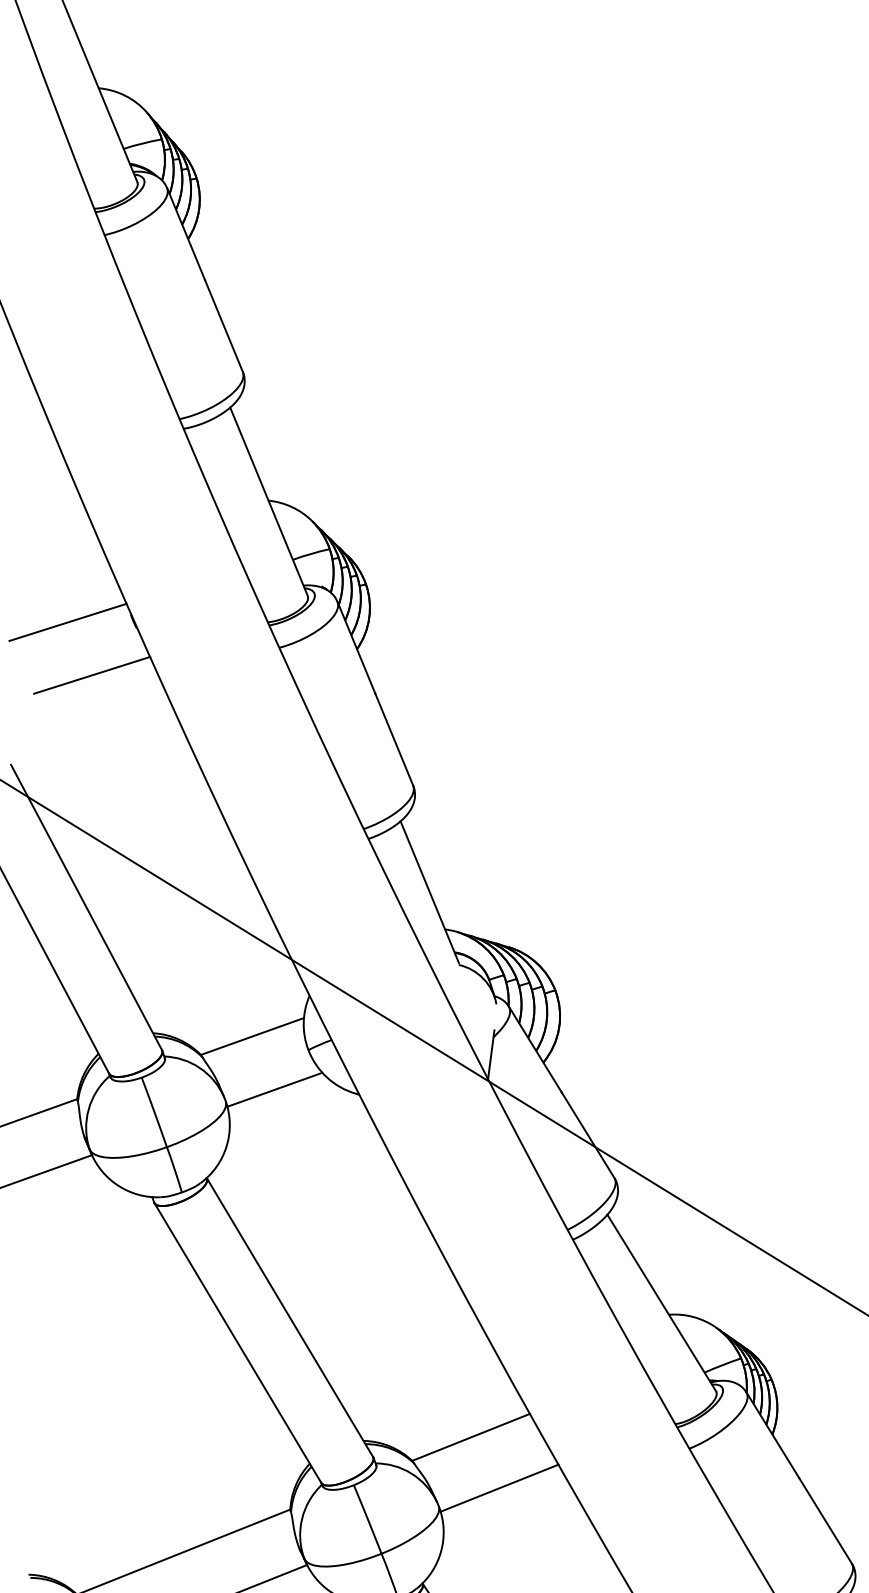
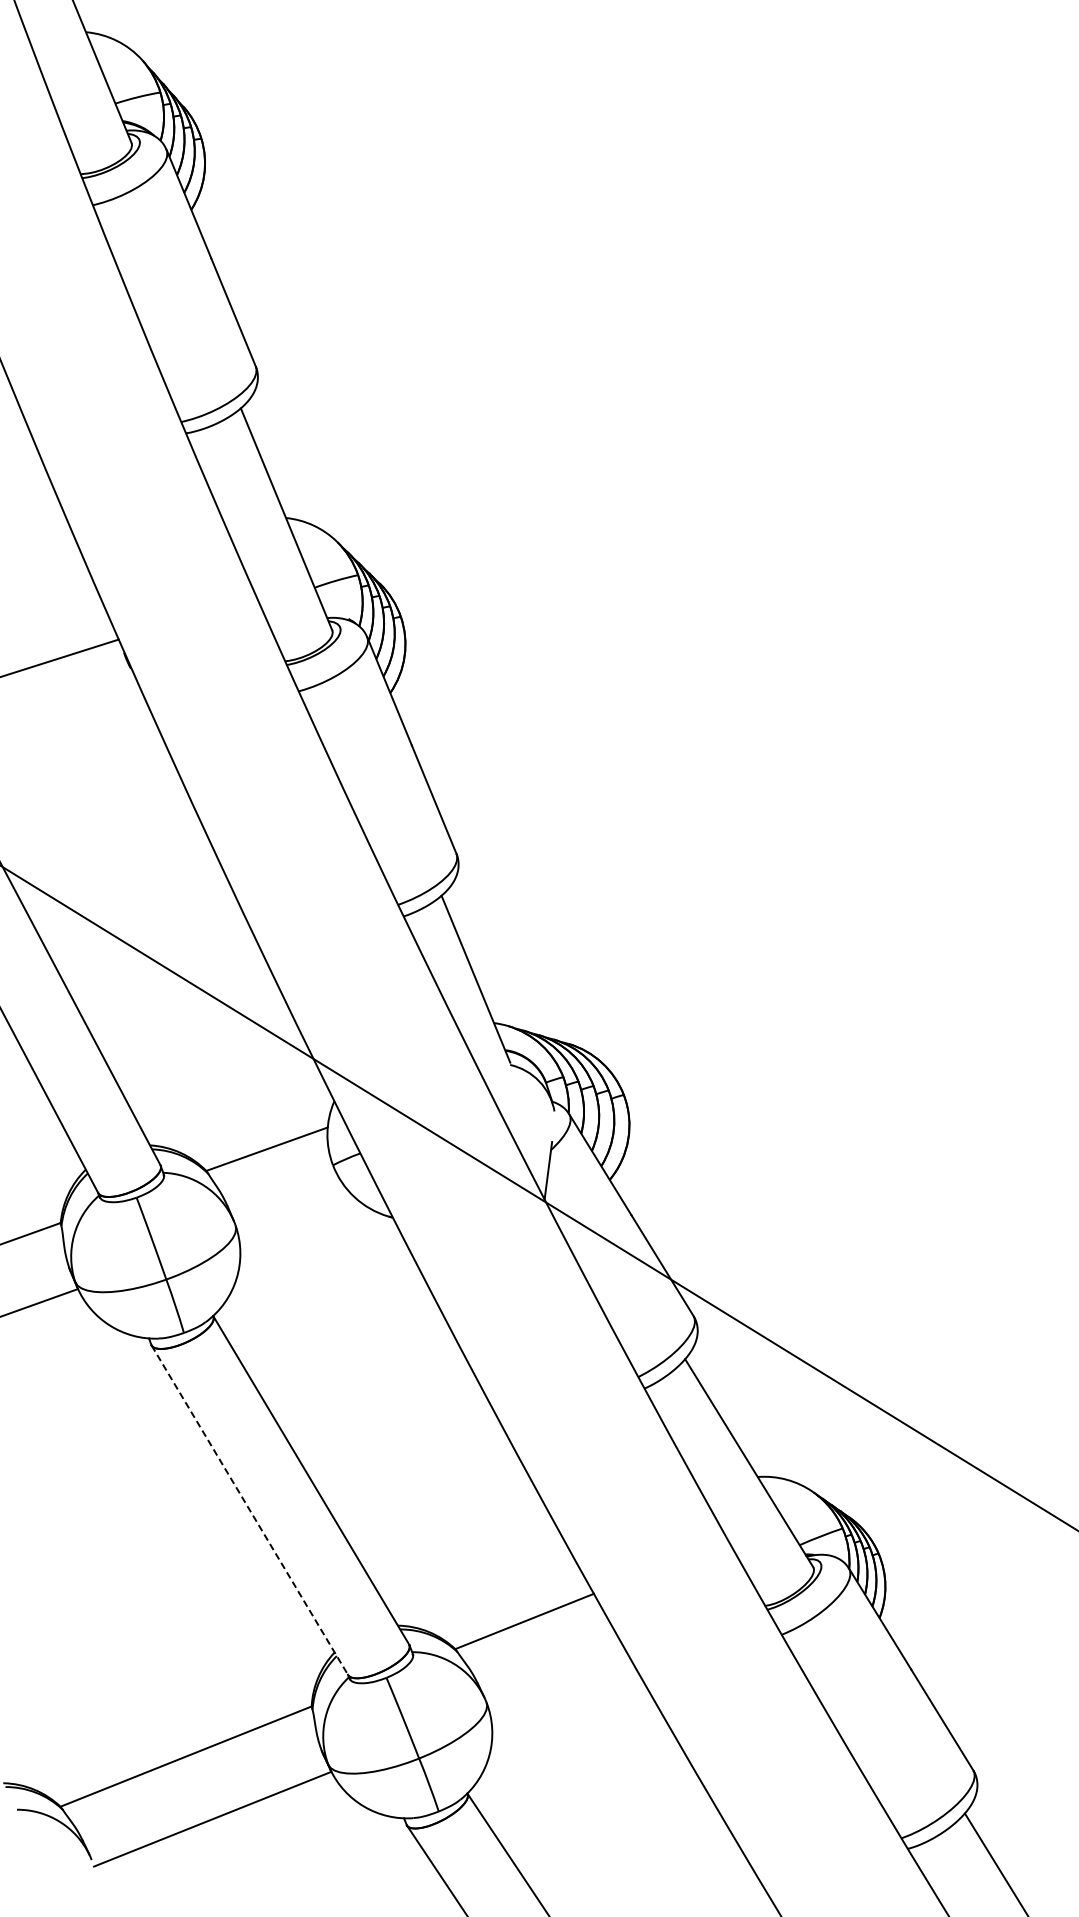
line: (91, 675) -> (77, 723), removed
line: (274, 1090) -> (293, 1212), removed
line: (237, 1343) -> (249, 1510), solid -> dashed
line: (499, 1488) -> (557, 1681), removed

